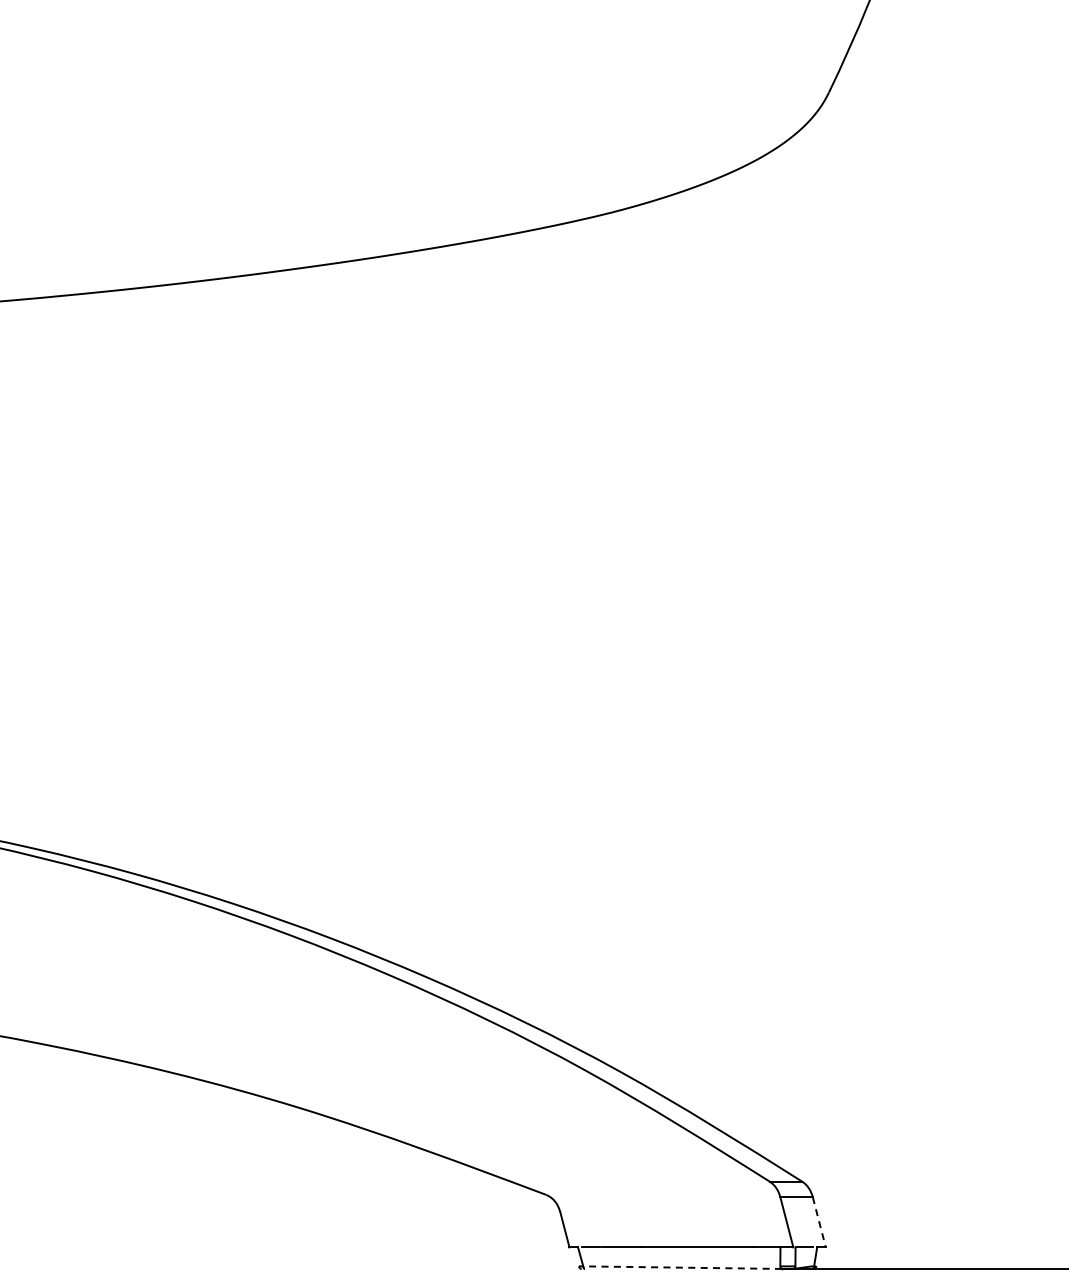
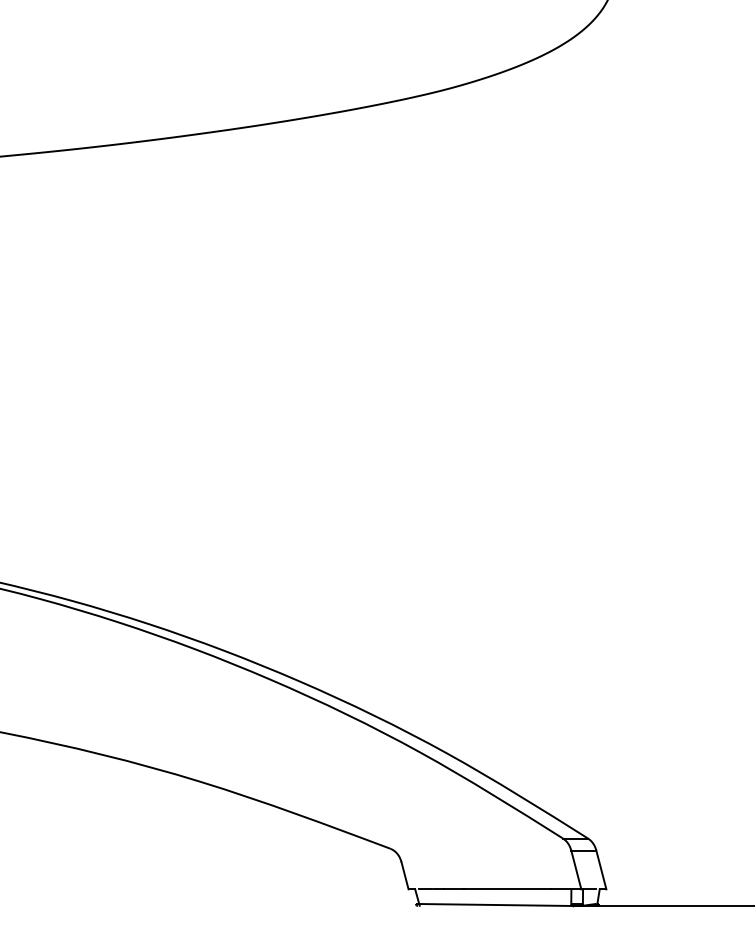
line: (819, 1222) -> (601, 870), dashed -> solid
line: (682, 1267) -> (495, 904), dashed -> solid

